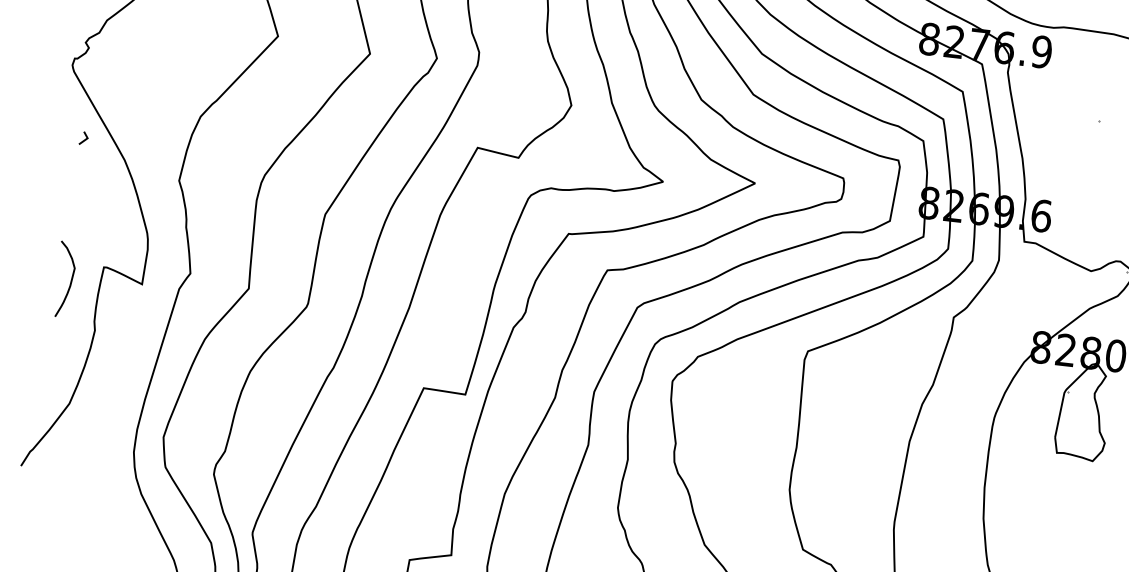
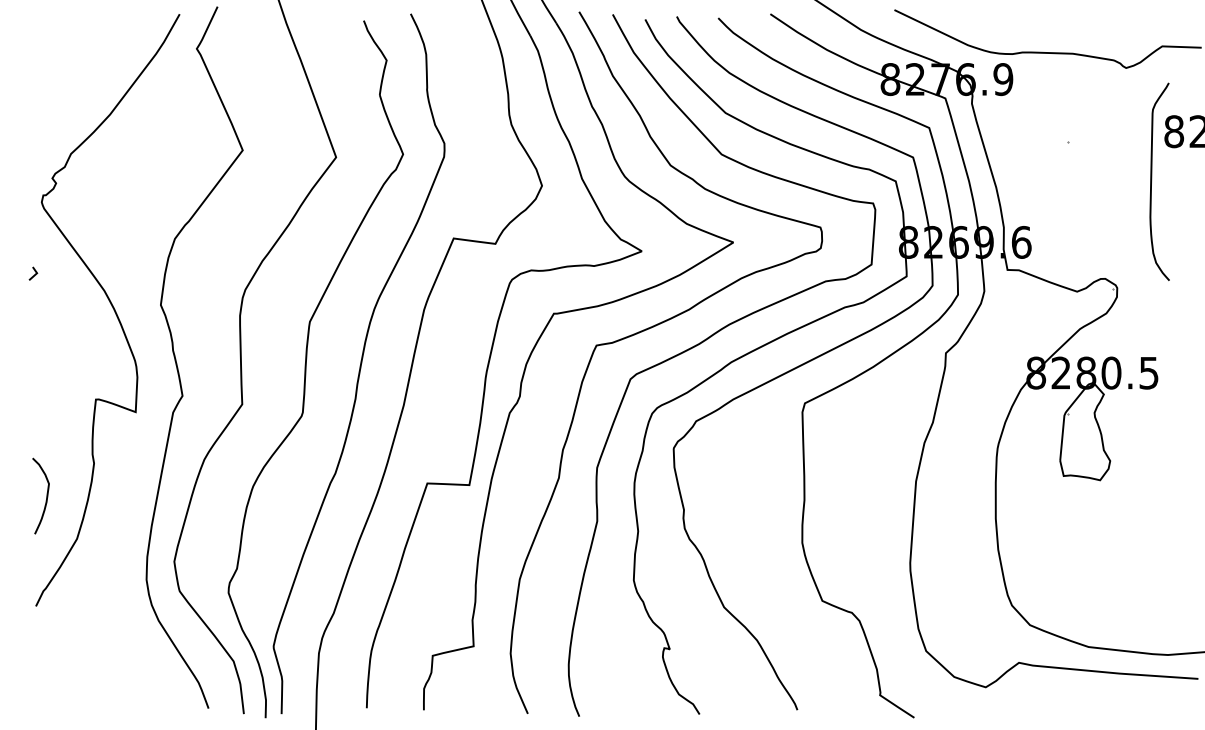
line: (84, 139) -> (34, 274), moved
curve: (70, 279) -> (46, 495), moved

